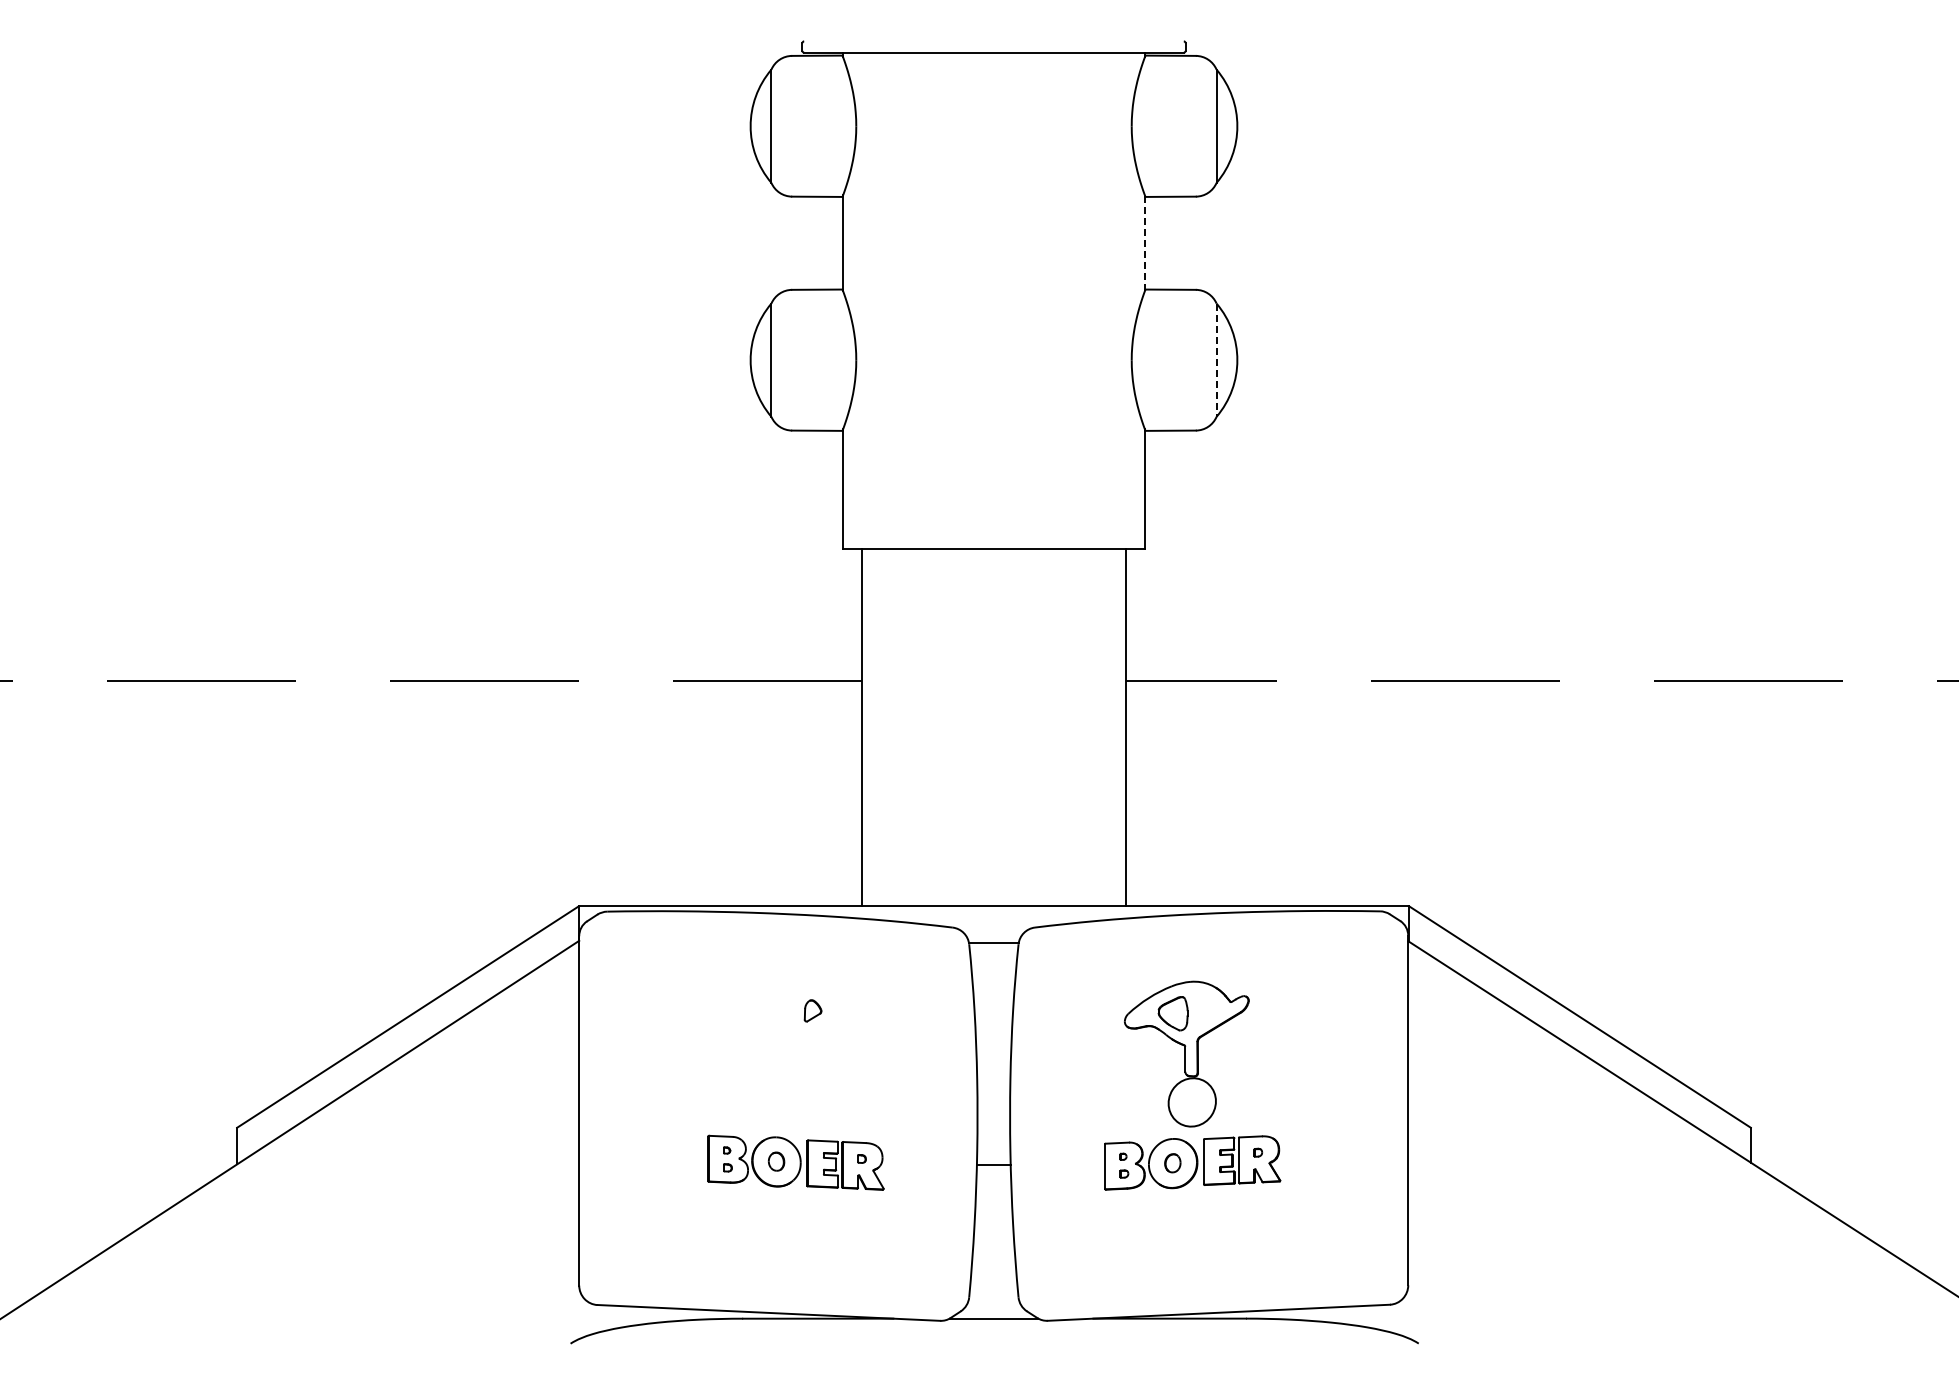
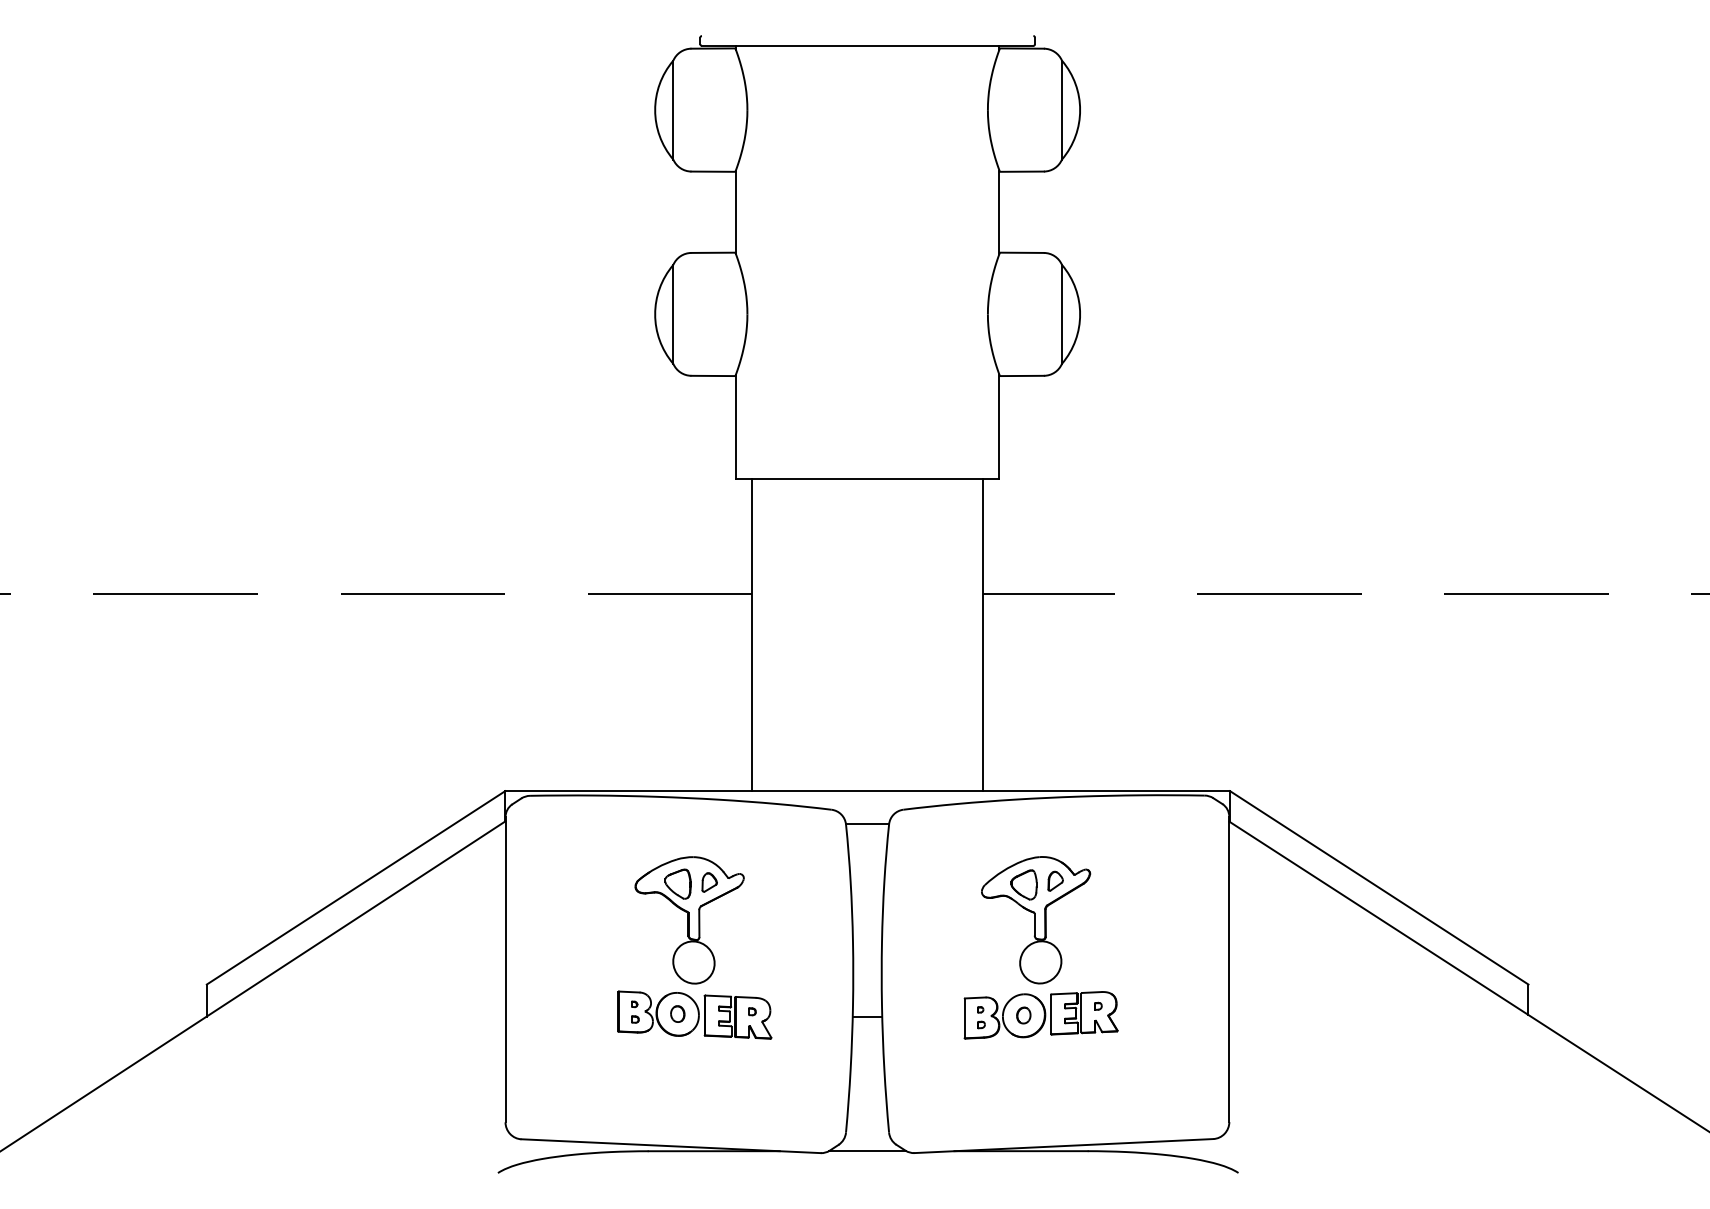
line: (1144, 243) -> (999, 212), dashed -> solid
line: (1216, 360) -> (1061, 314), dashed -> solid
part: (1209, 1009) -> (1055, 881), added
part: (790, 1054) -> (689, 920), added

